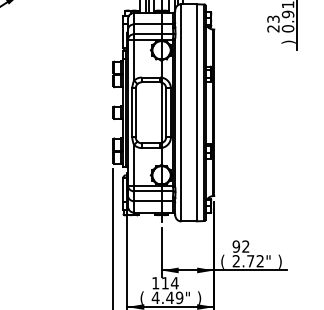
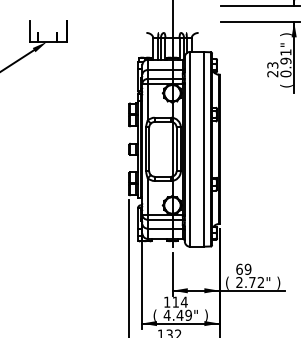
text: (288, 41) -> (286, 85), ) -> (
text: (240, 245) -> (243, 268), 92 -> 69

